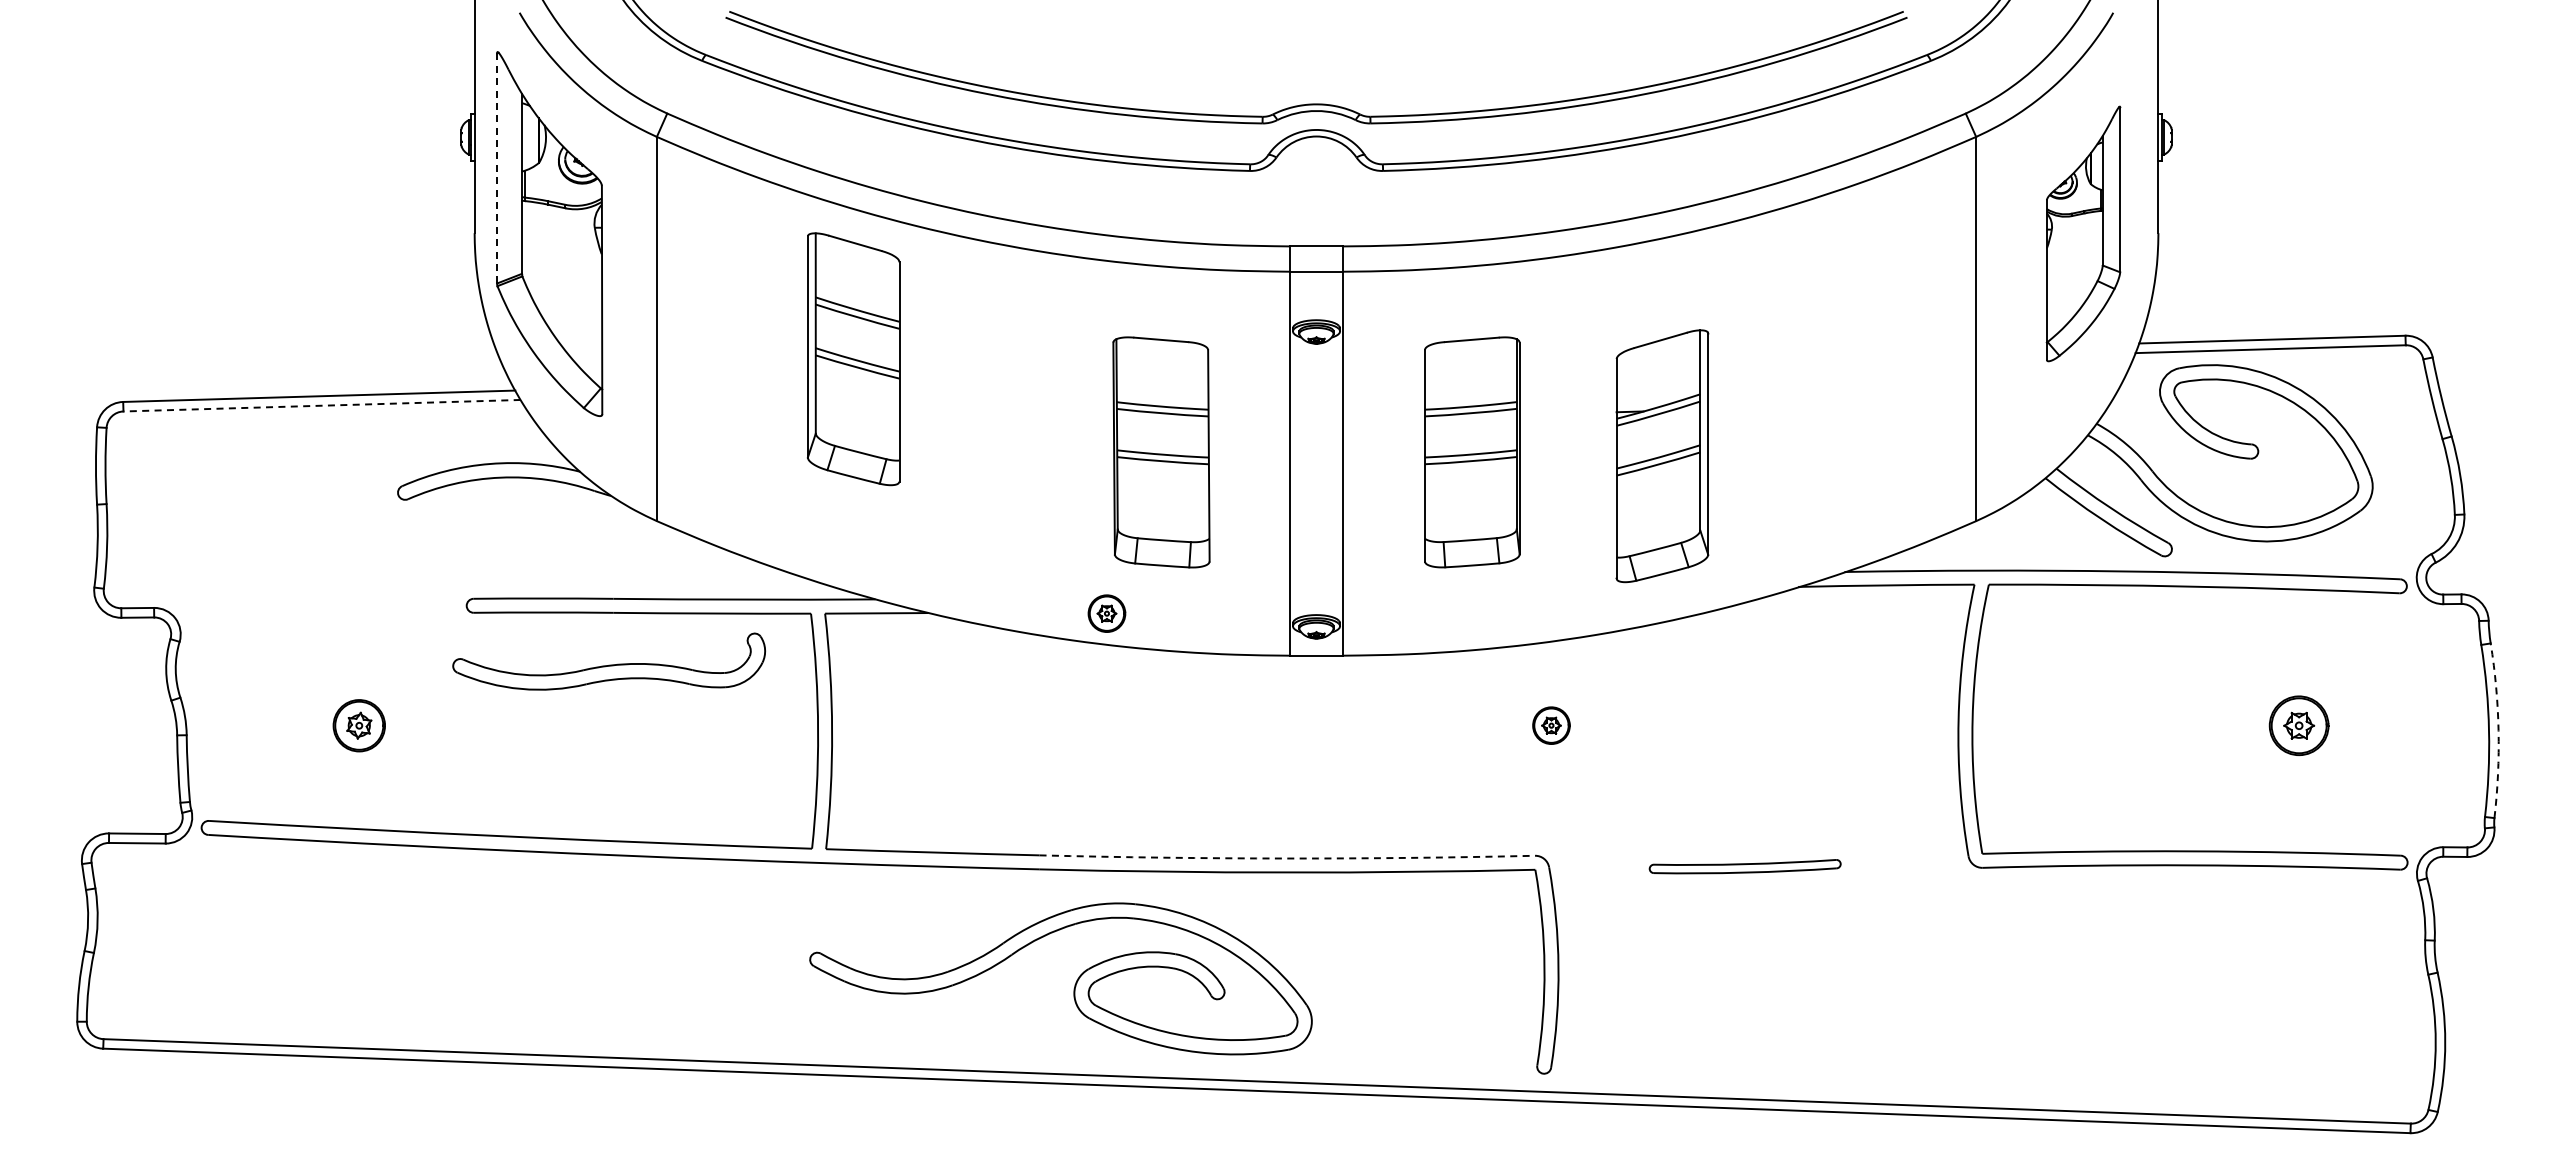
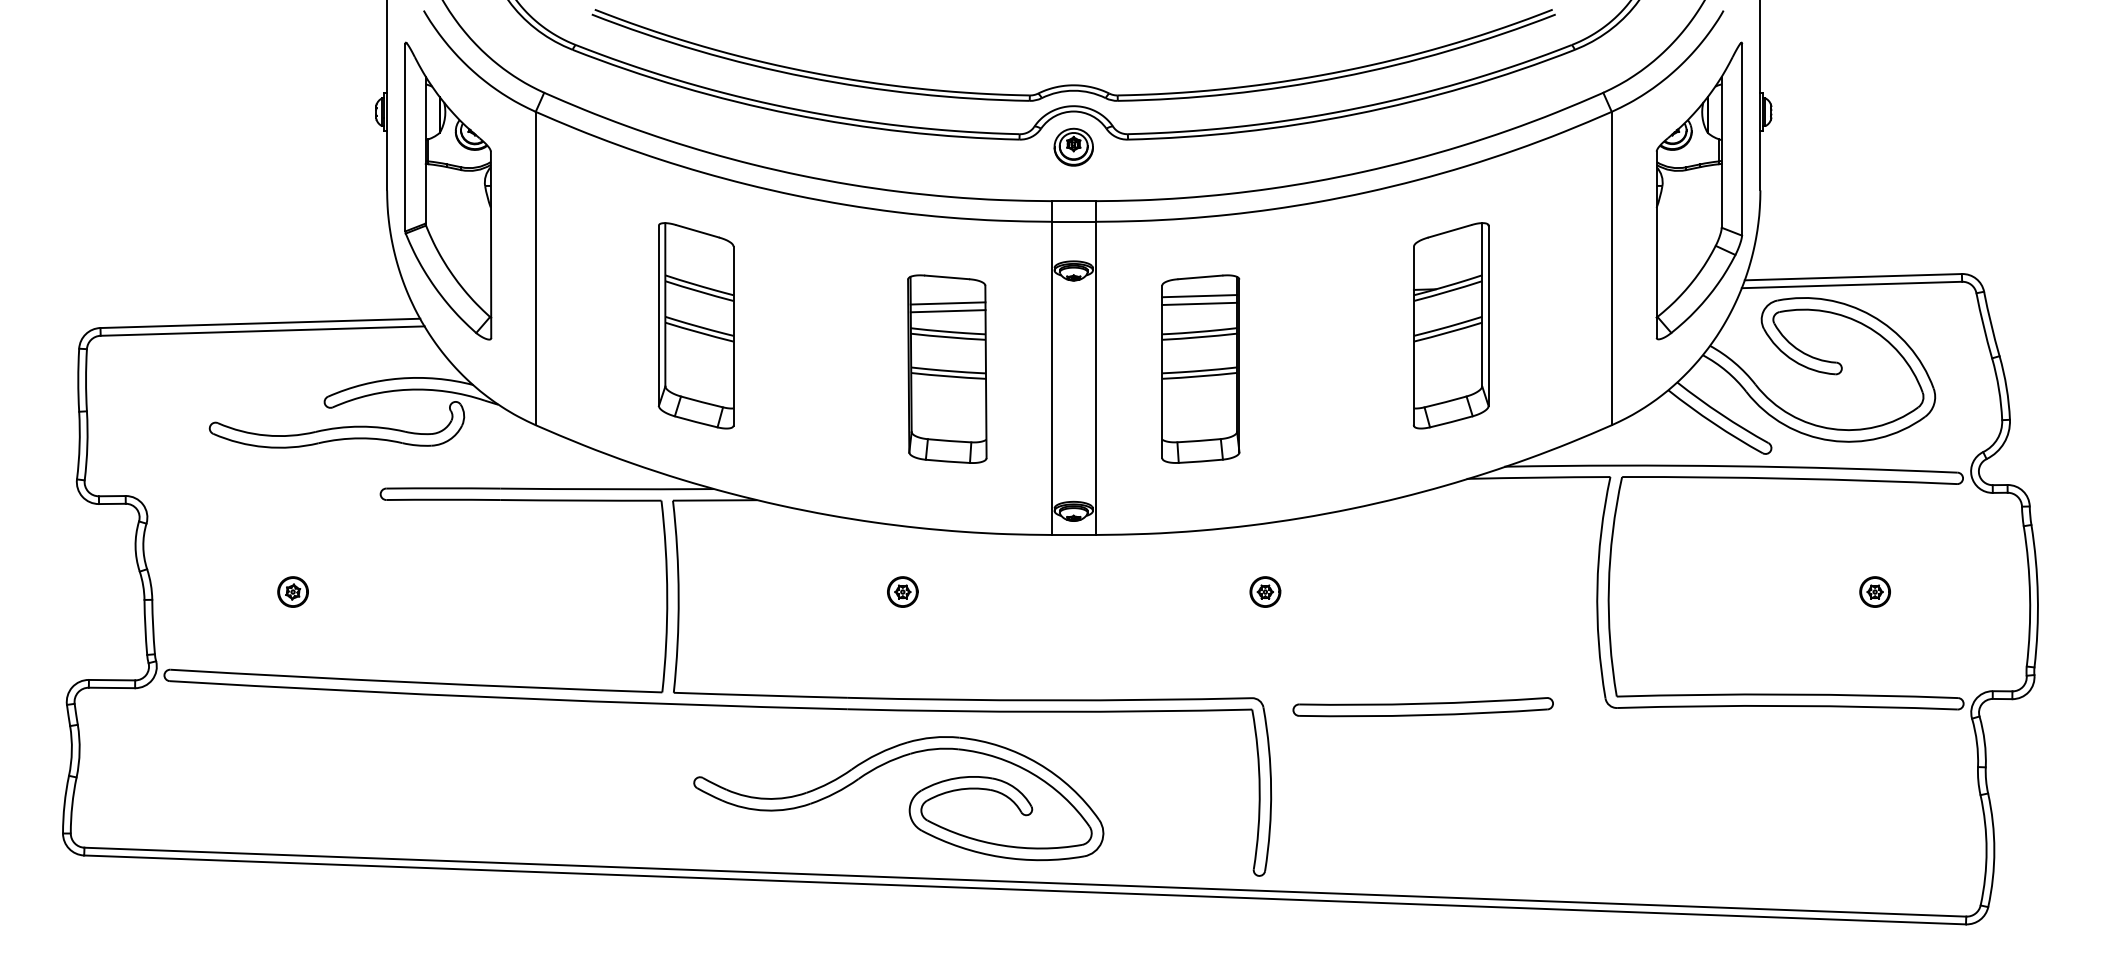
line: (497, 168) -> (405, 137), dashed -> solid
part: (1316, 179) -> (1073, 146), added
part: (2083, 233) -> (1699, 190), size x1.43
part: (853, 359) -> (696, 326), moved
line: (1470, 362) -> (1199, 295), added
line: (1162, 371) -> (948, 303), added
line: (1470, 372) -> (1199, 304), added
line: (1162, 381) -> (948, 311), added
line: (322, 405) -> (263, 330), dashed -> solid
part: (1662, 456) -> (1451, 326), moved
part: (1106, 613) -> (902, 591), moved
part: (608, 661) -> (336, 424), moved
part: (359, 725) -> (293, 591), size x0.71
part: (2298, 725) -> (1874, 591), size x0.62
arc: (2498, 730) -> (2037, 595), dashed -> solid
arc: (1287, 858) -> (1050, 700), dashed -> solid
part: (1745, 866) -> (1423, 706), size x1.67
part: (1074, 984) -> (909, 803), moved

